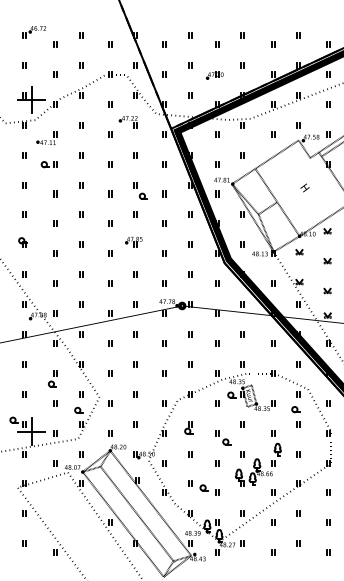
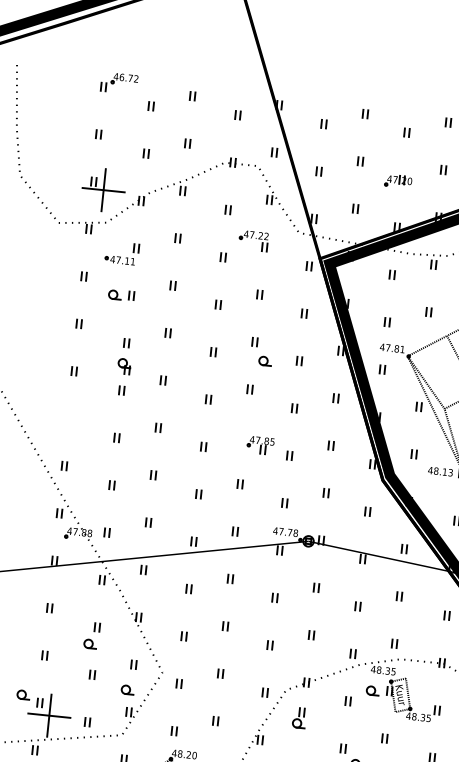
part: (133, 241) -> (259, 444), moved
part: (22, 242) -> (123, 366), moved
part: (188, 427) -> (298, 717), moved

